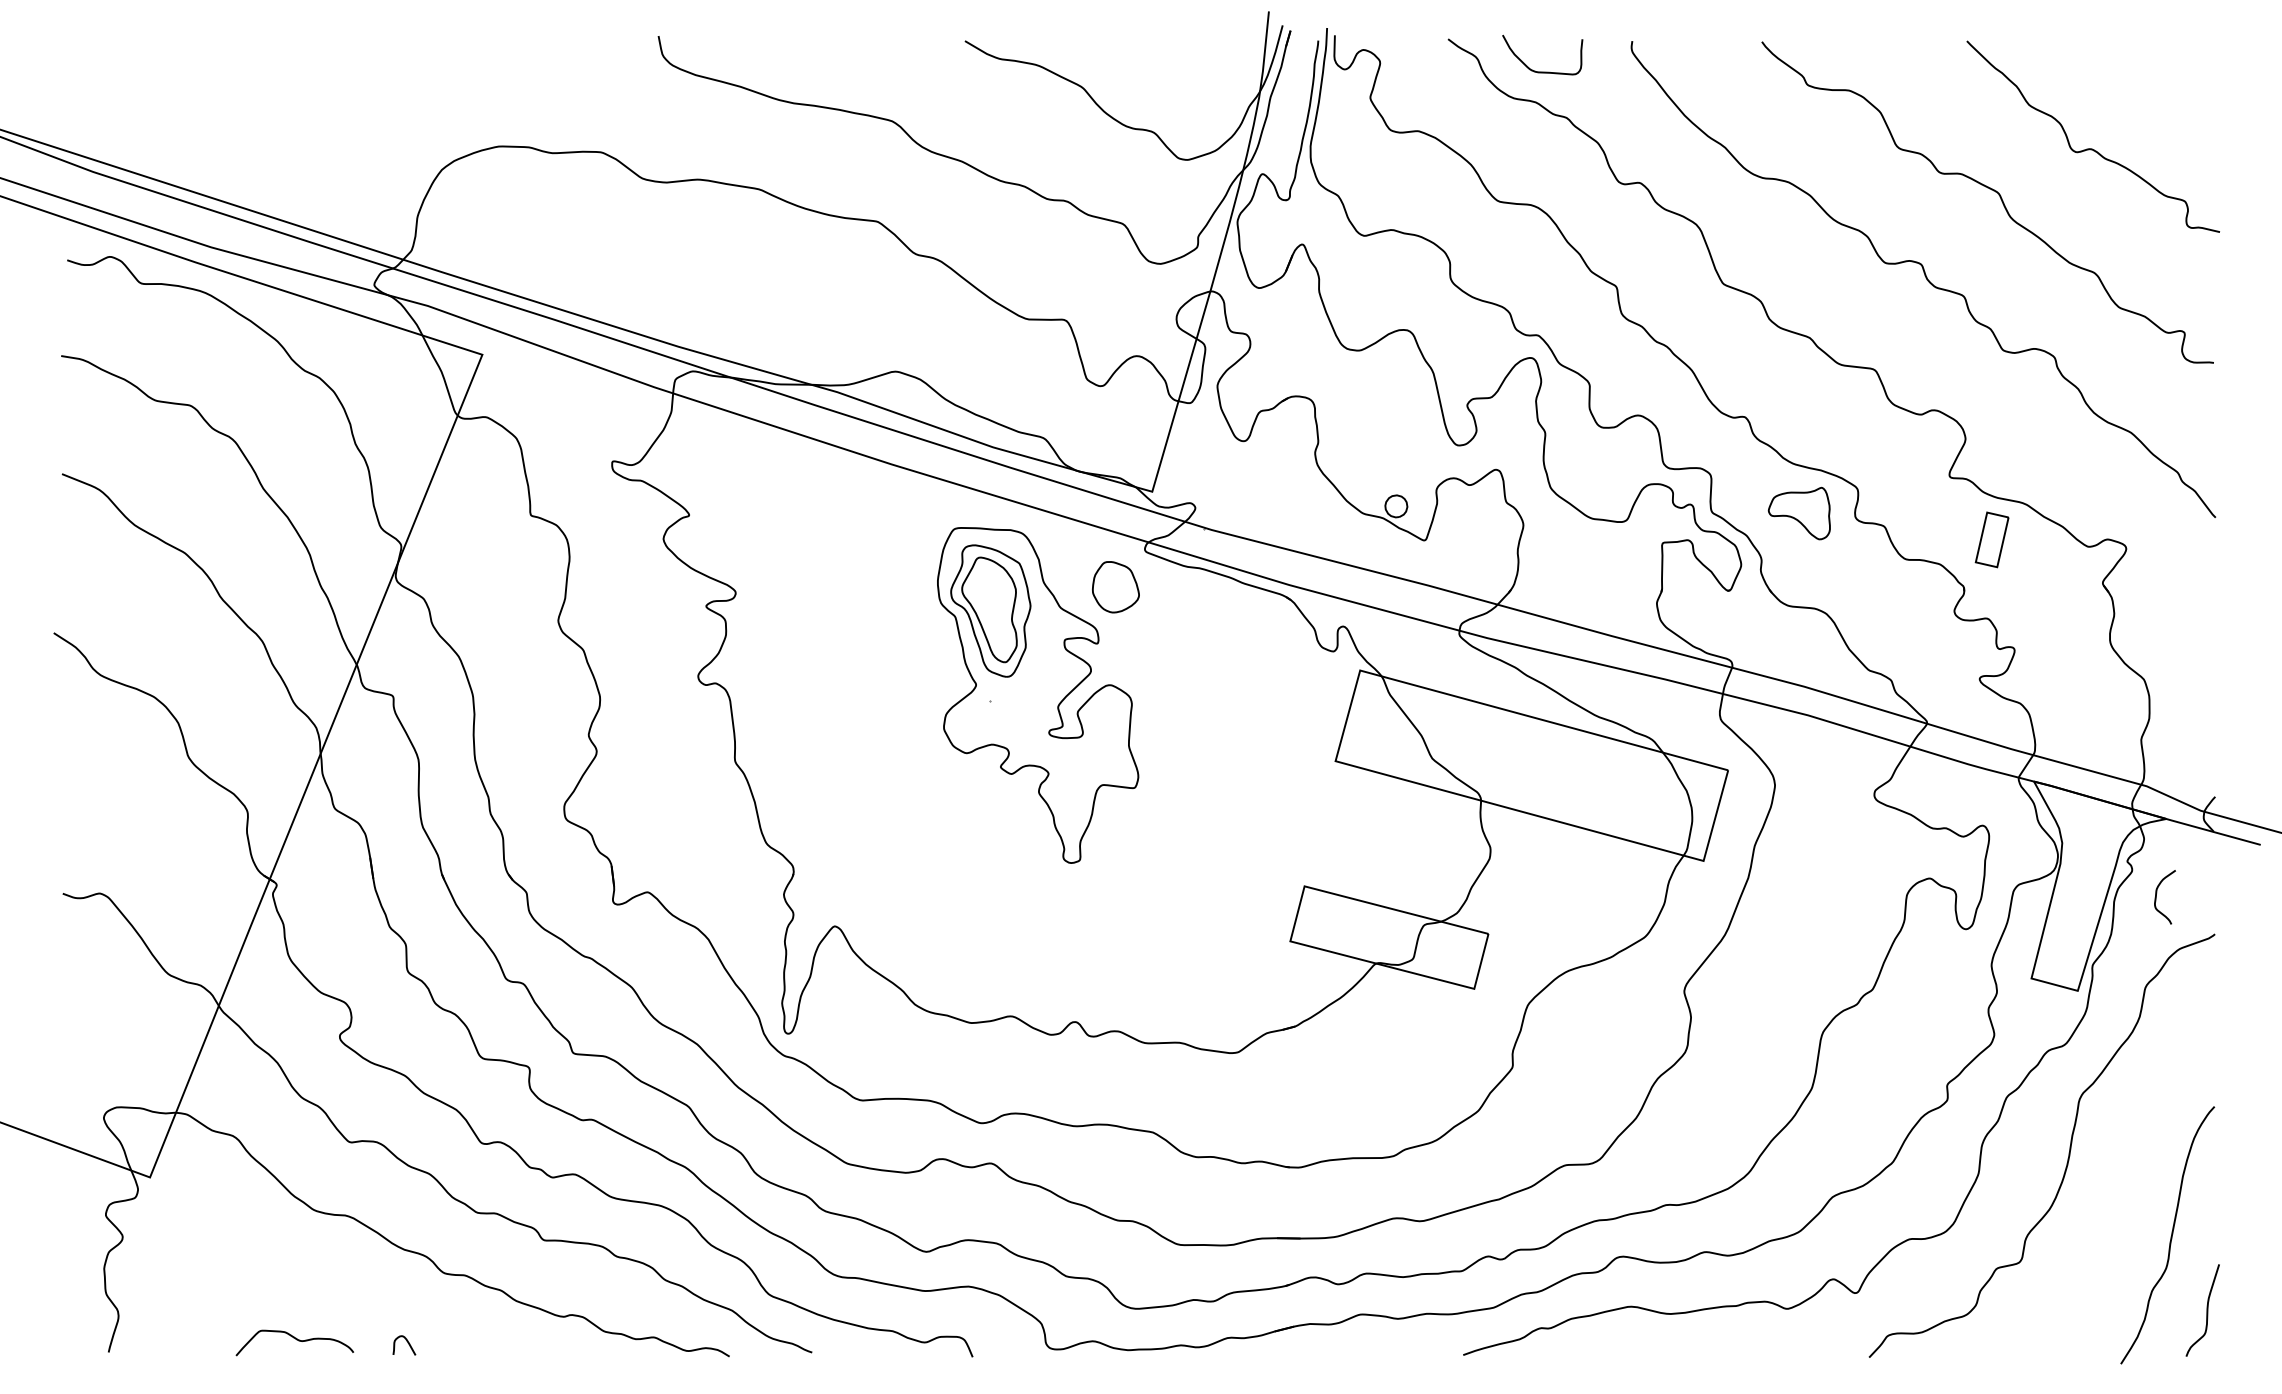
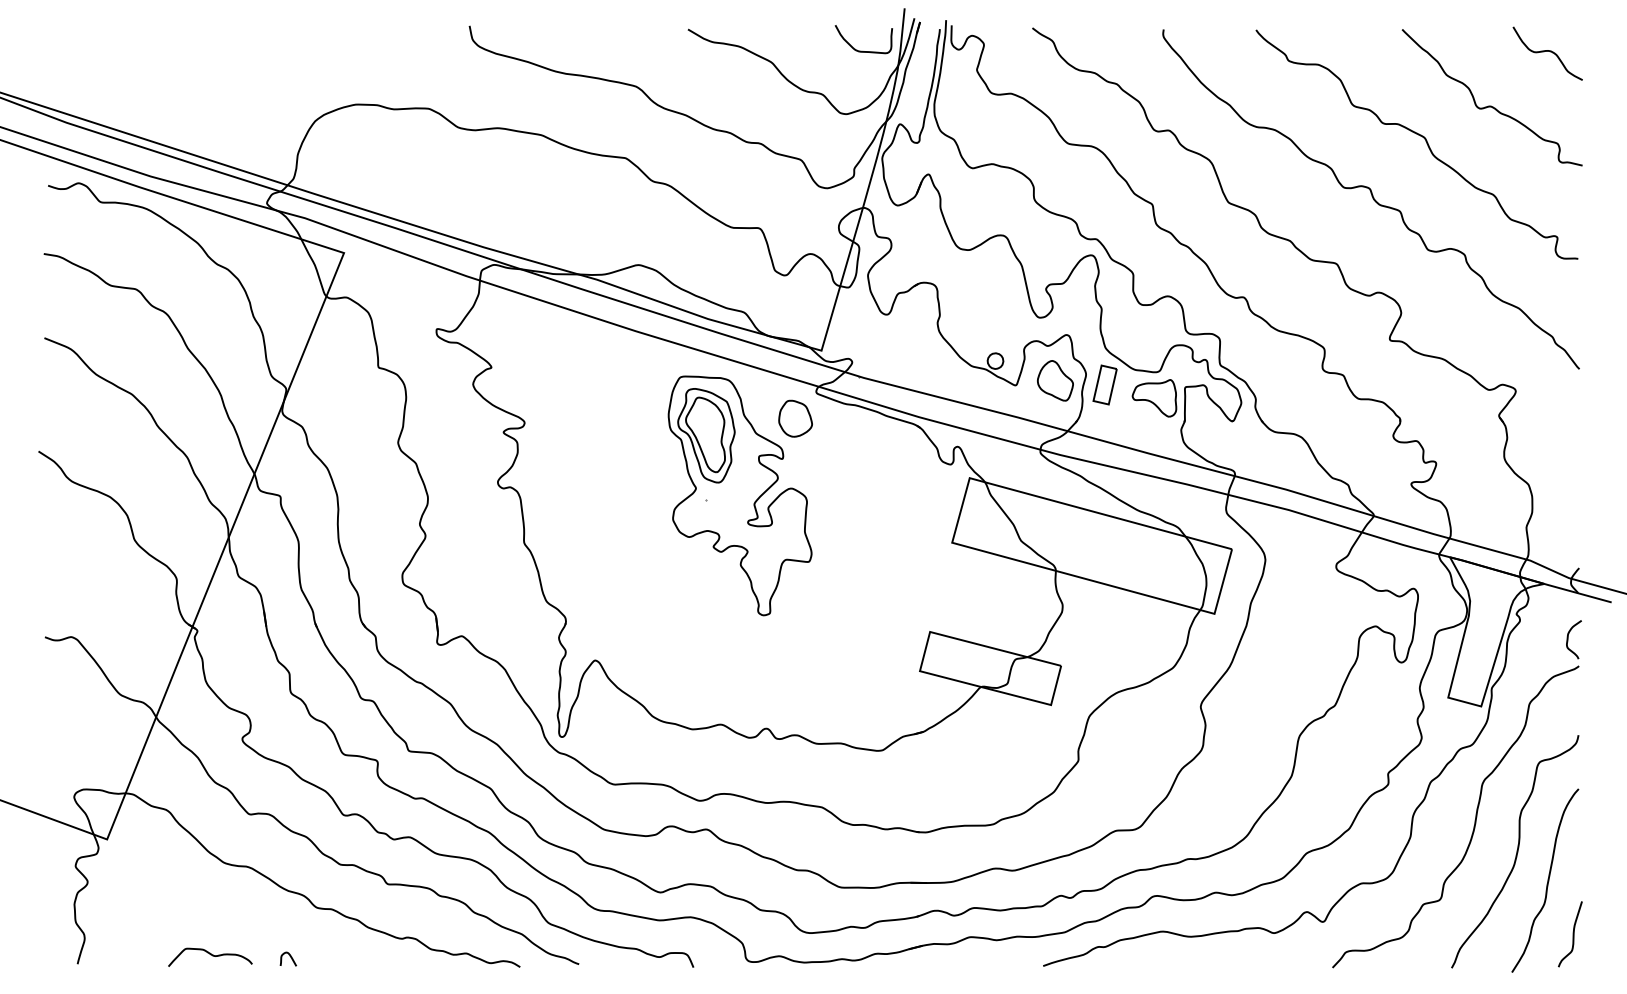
curve: (1542, 71) -> (863, 51), moved
curve: (2171, 72) -> (1548, 51), added
part: (1798, 513) -> (1153, 398), moved
part: (1480, 533) -> (1055, 380), added
part: (1991, 539) -> (1104, 384), moved
curve: (2156, 897) -> (1567, 639), moved
curve: (2127, 1194) -> (1516, 851), added

